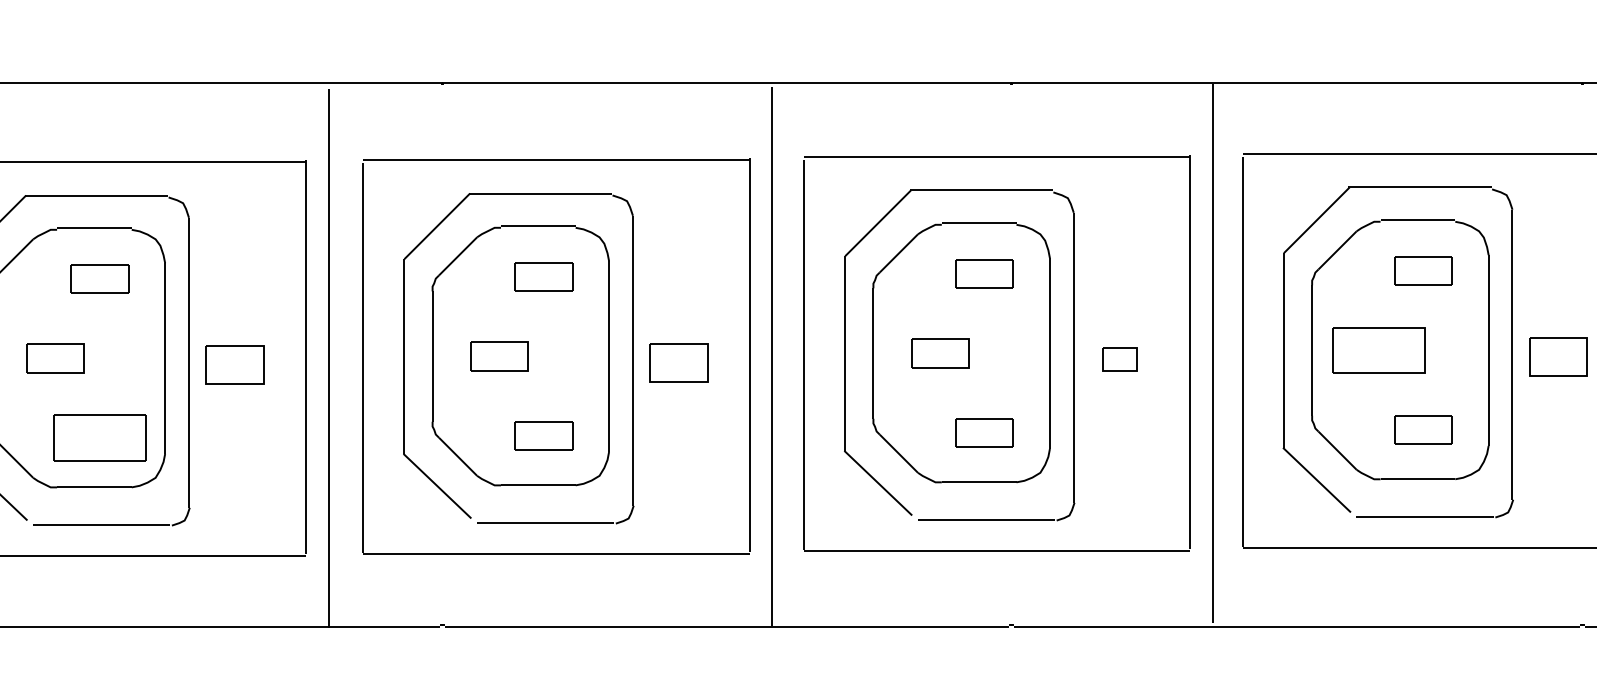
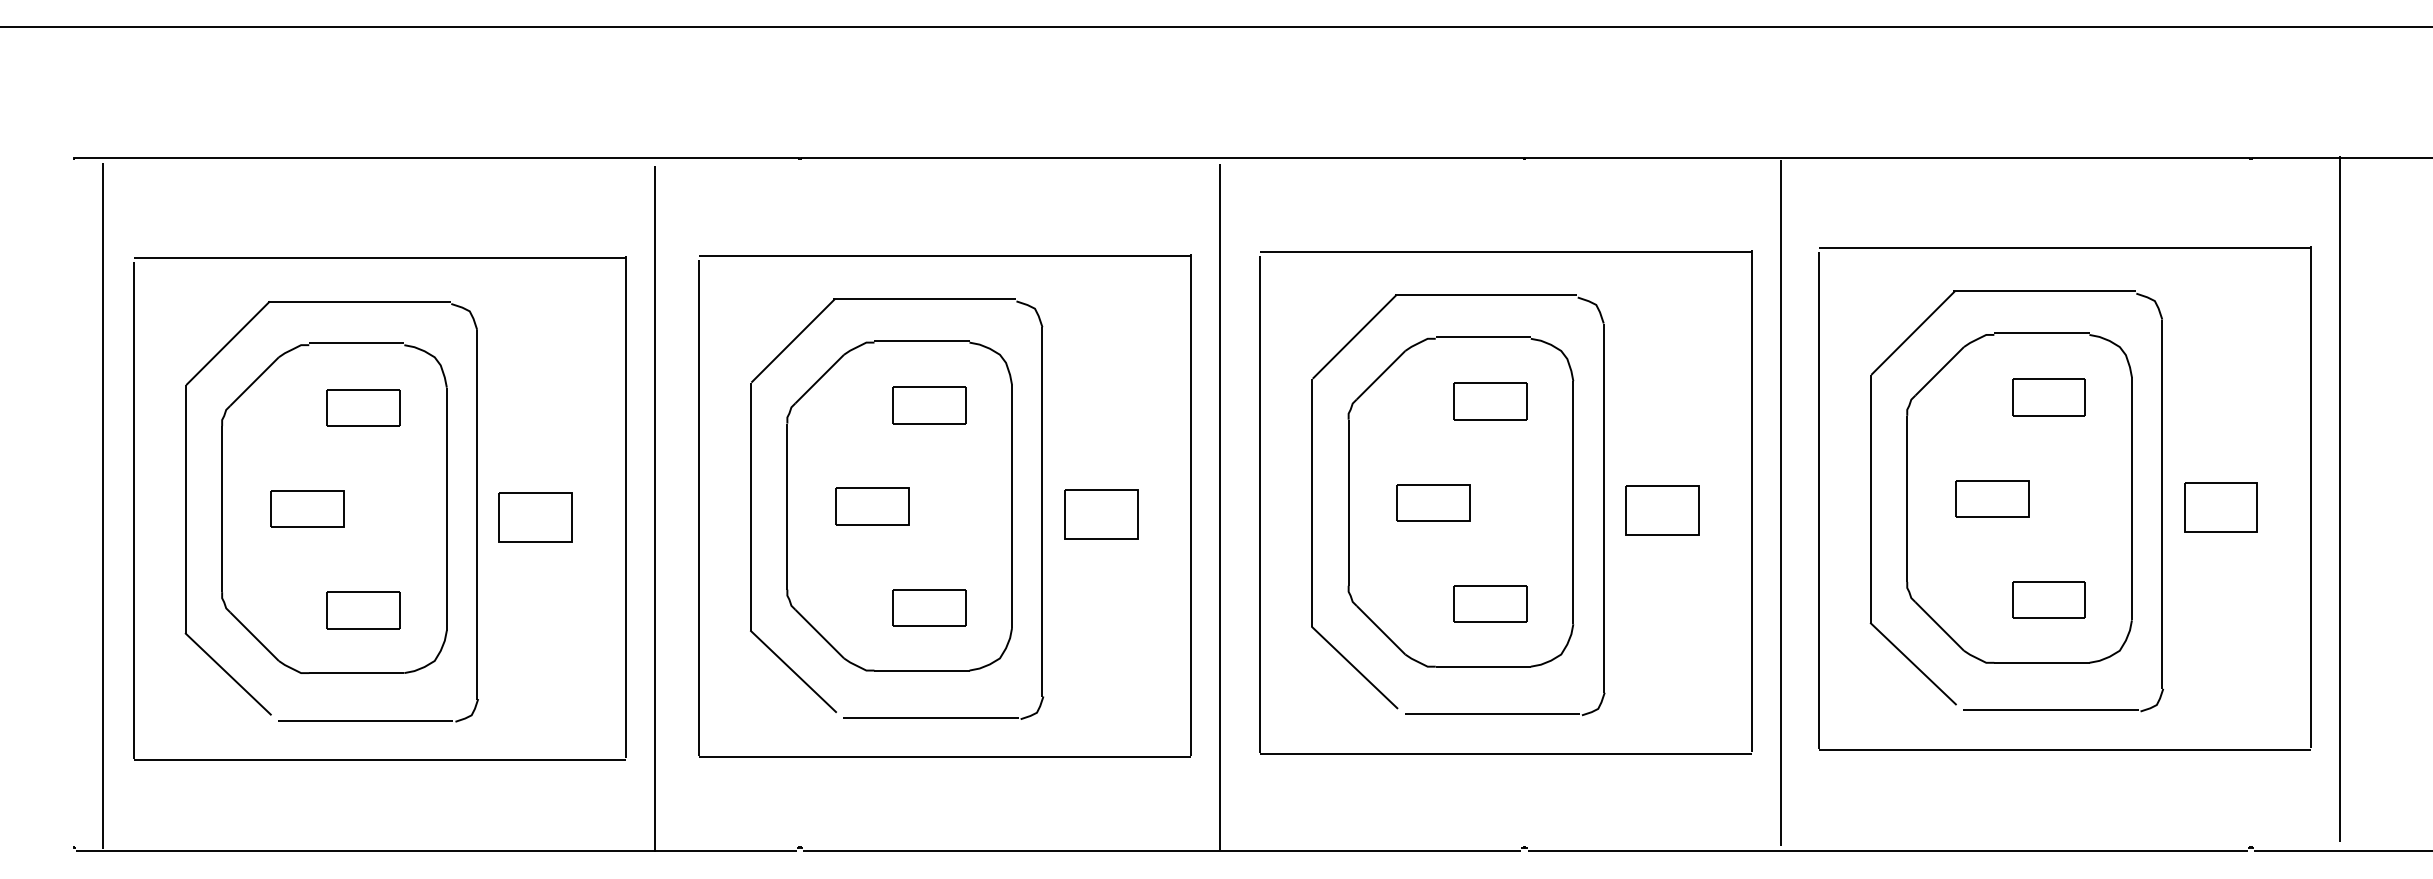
part: (1379, 350) -> (1992, 498), size x0.62
part: (1119, 359) -> (1662, 510), size x1.67
part: (99, 438) -> (363, 610), size x0.62

